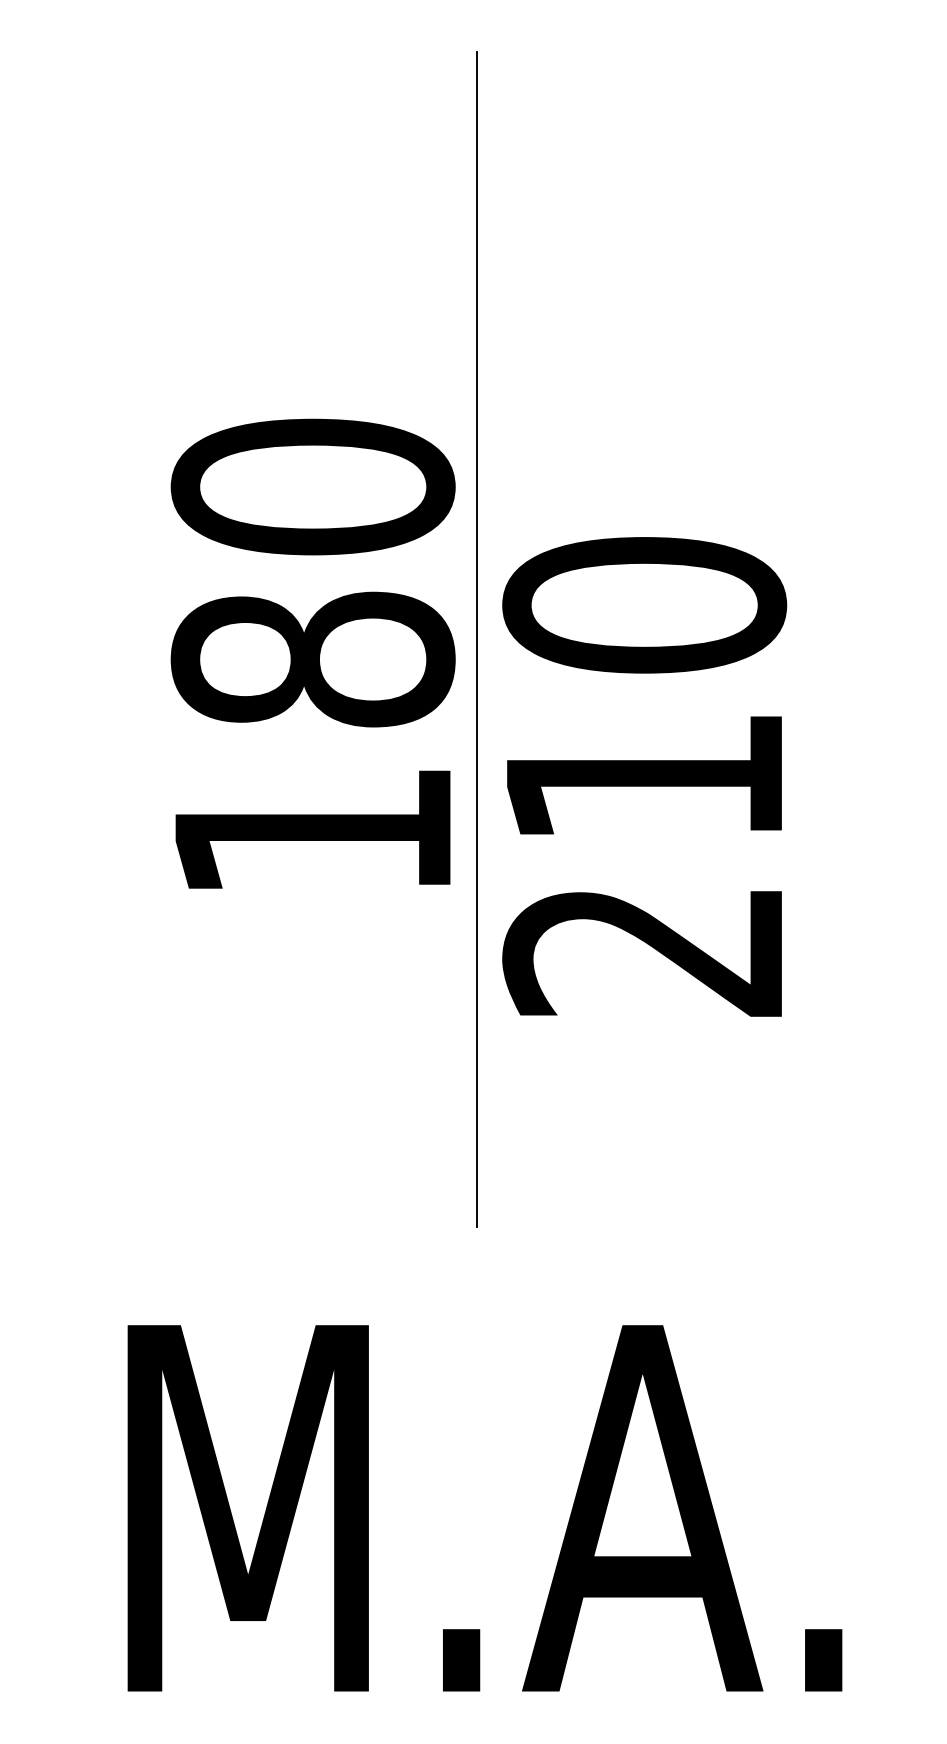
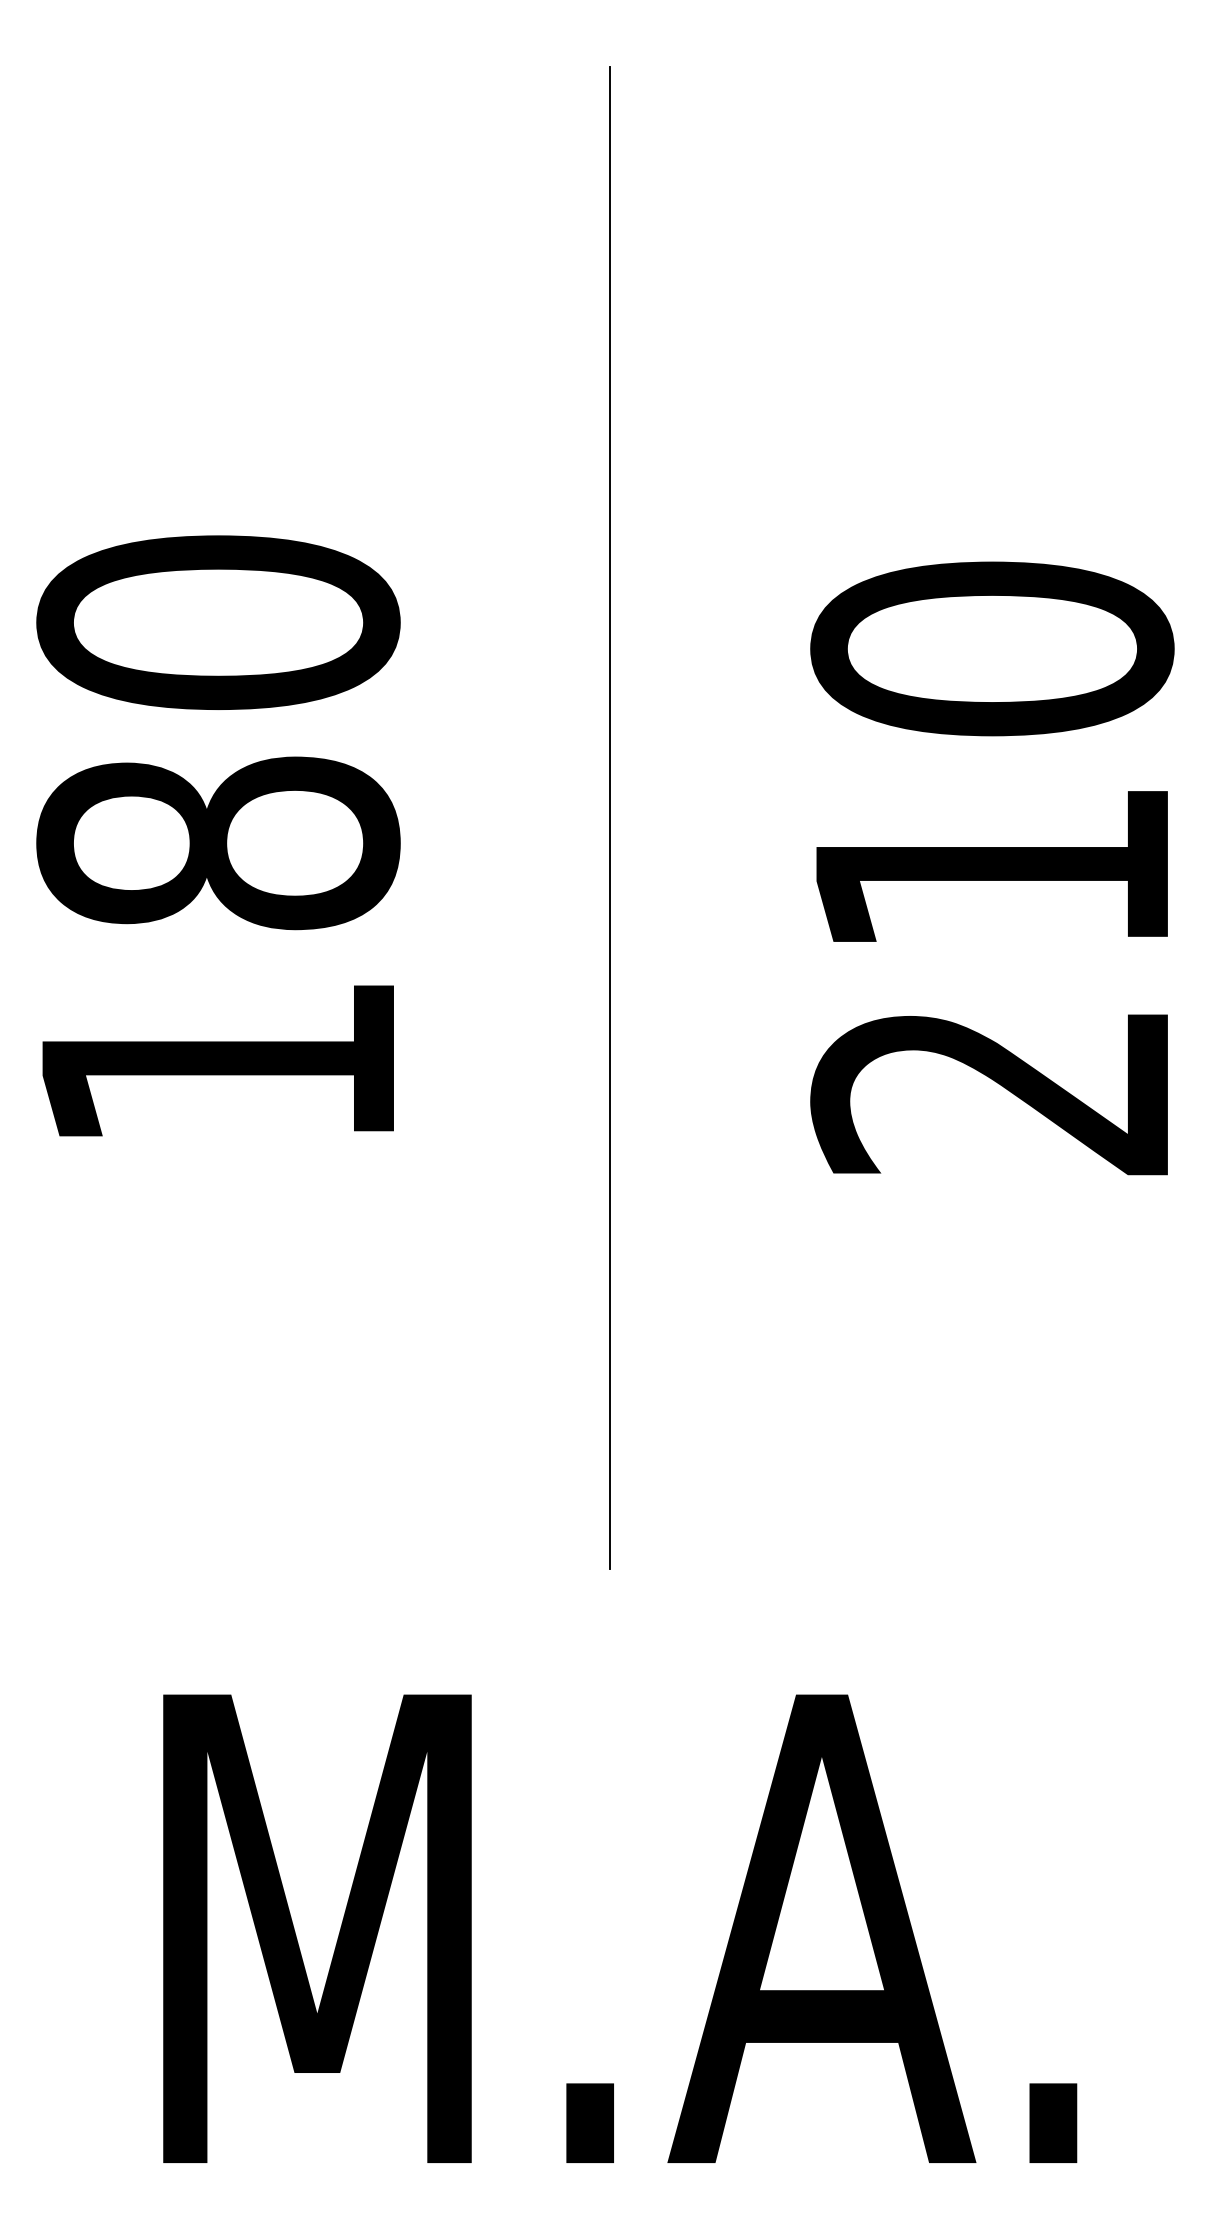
text: (313, 653) -> (218, 835), moved
text: (644, 776) -> (992, 868), moved

